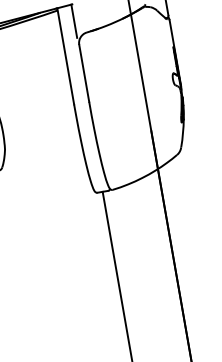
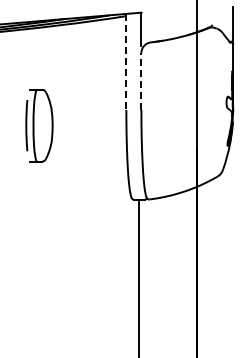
line: (65, 56) -> (126, 62), solid -> dashed
line: (84, 73) -> (141, 81), solid -> dashed

